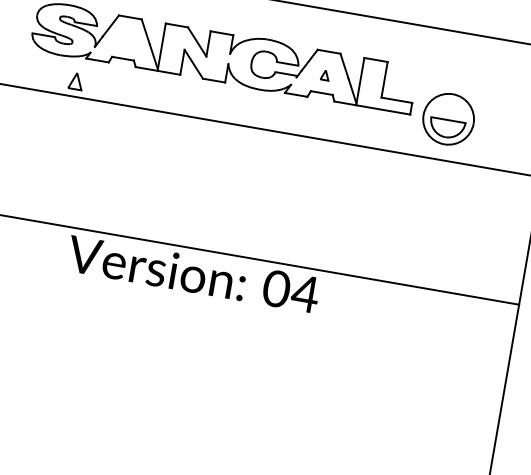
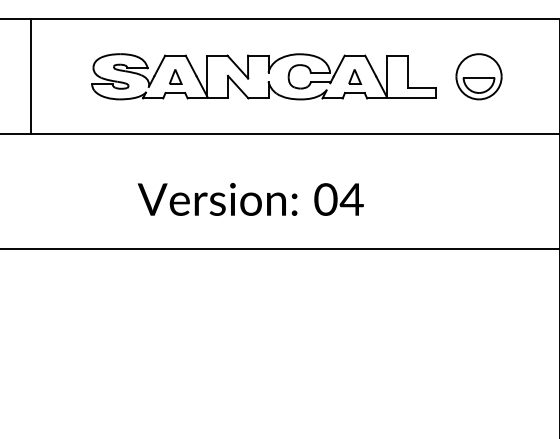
part: (325, 74) -> (355, 76), size x1.67
part: (76, 80) -> (175, 76), moved
part: (448, 118) -> (478, 76), moved
text: (193, 274) -> (250, 199), moved

